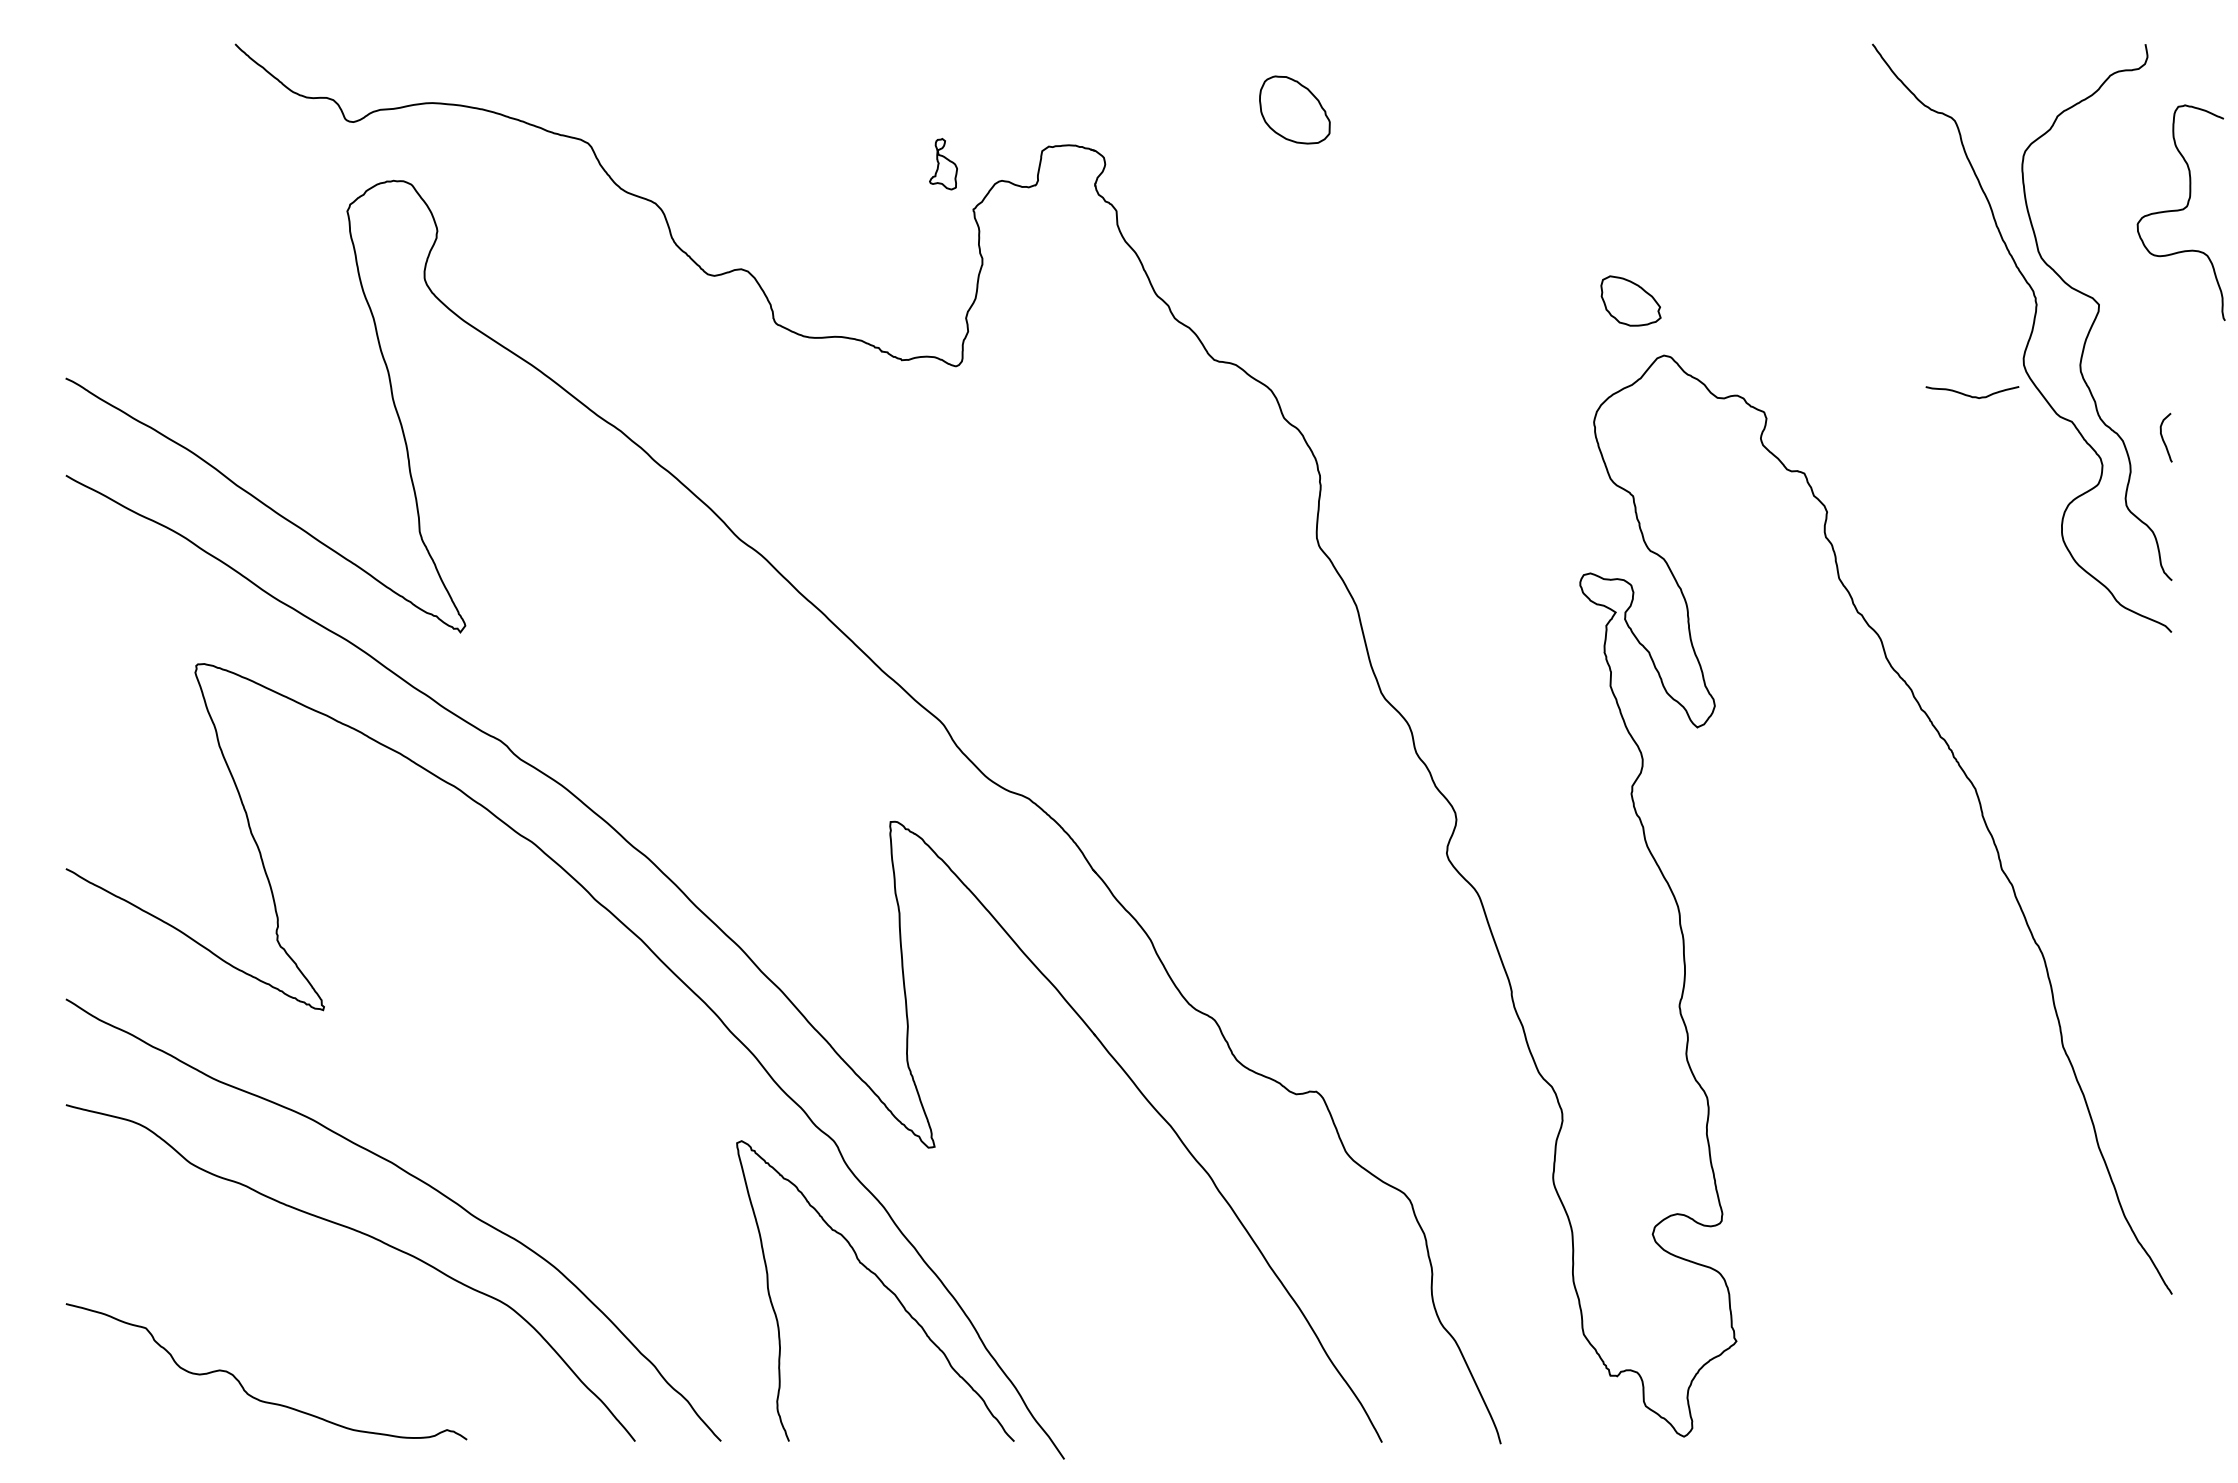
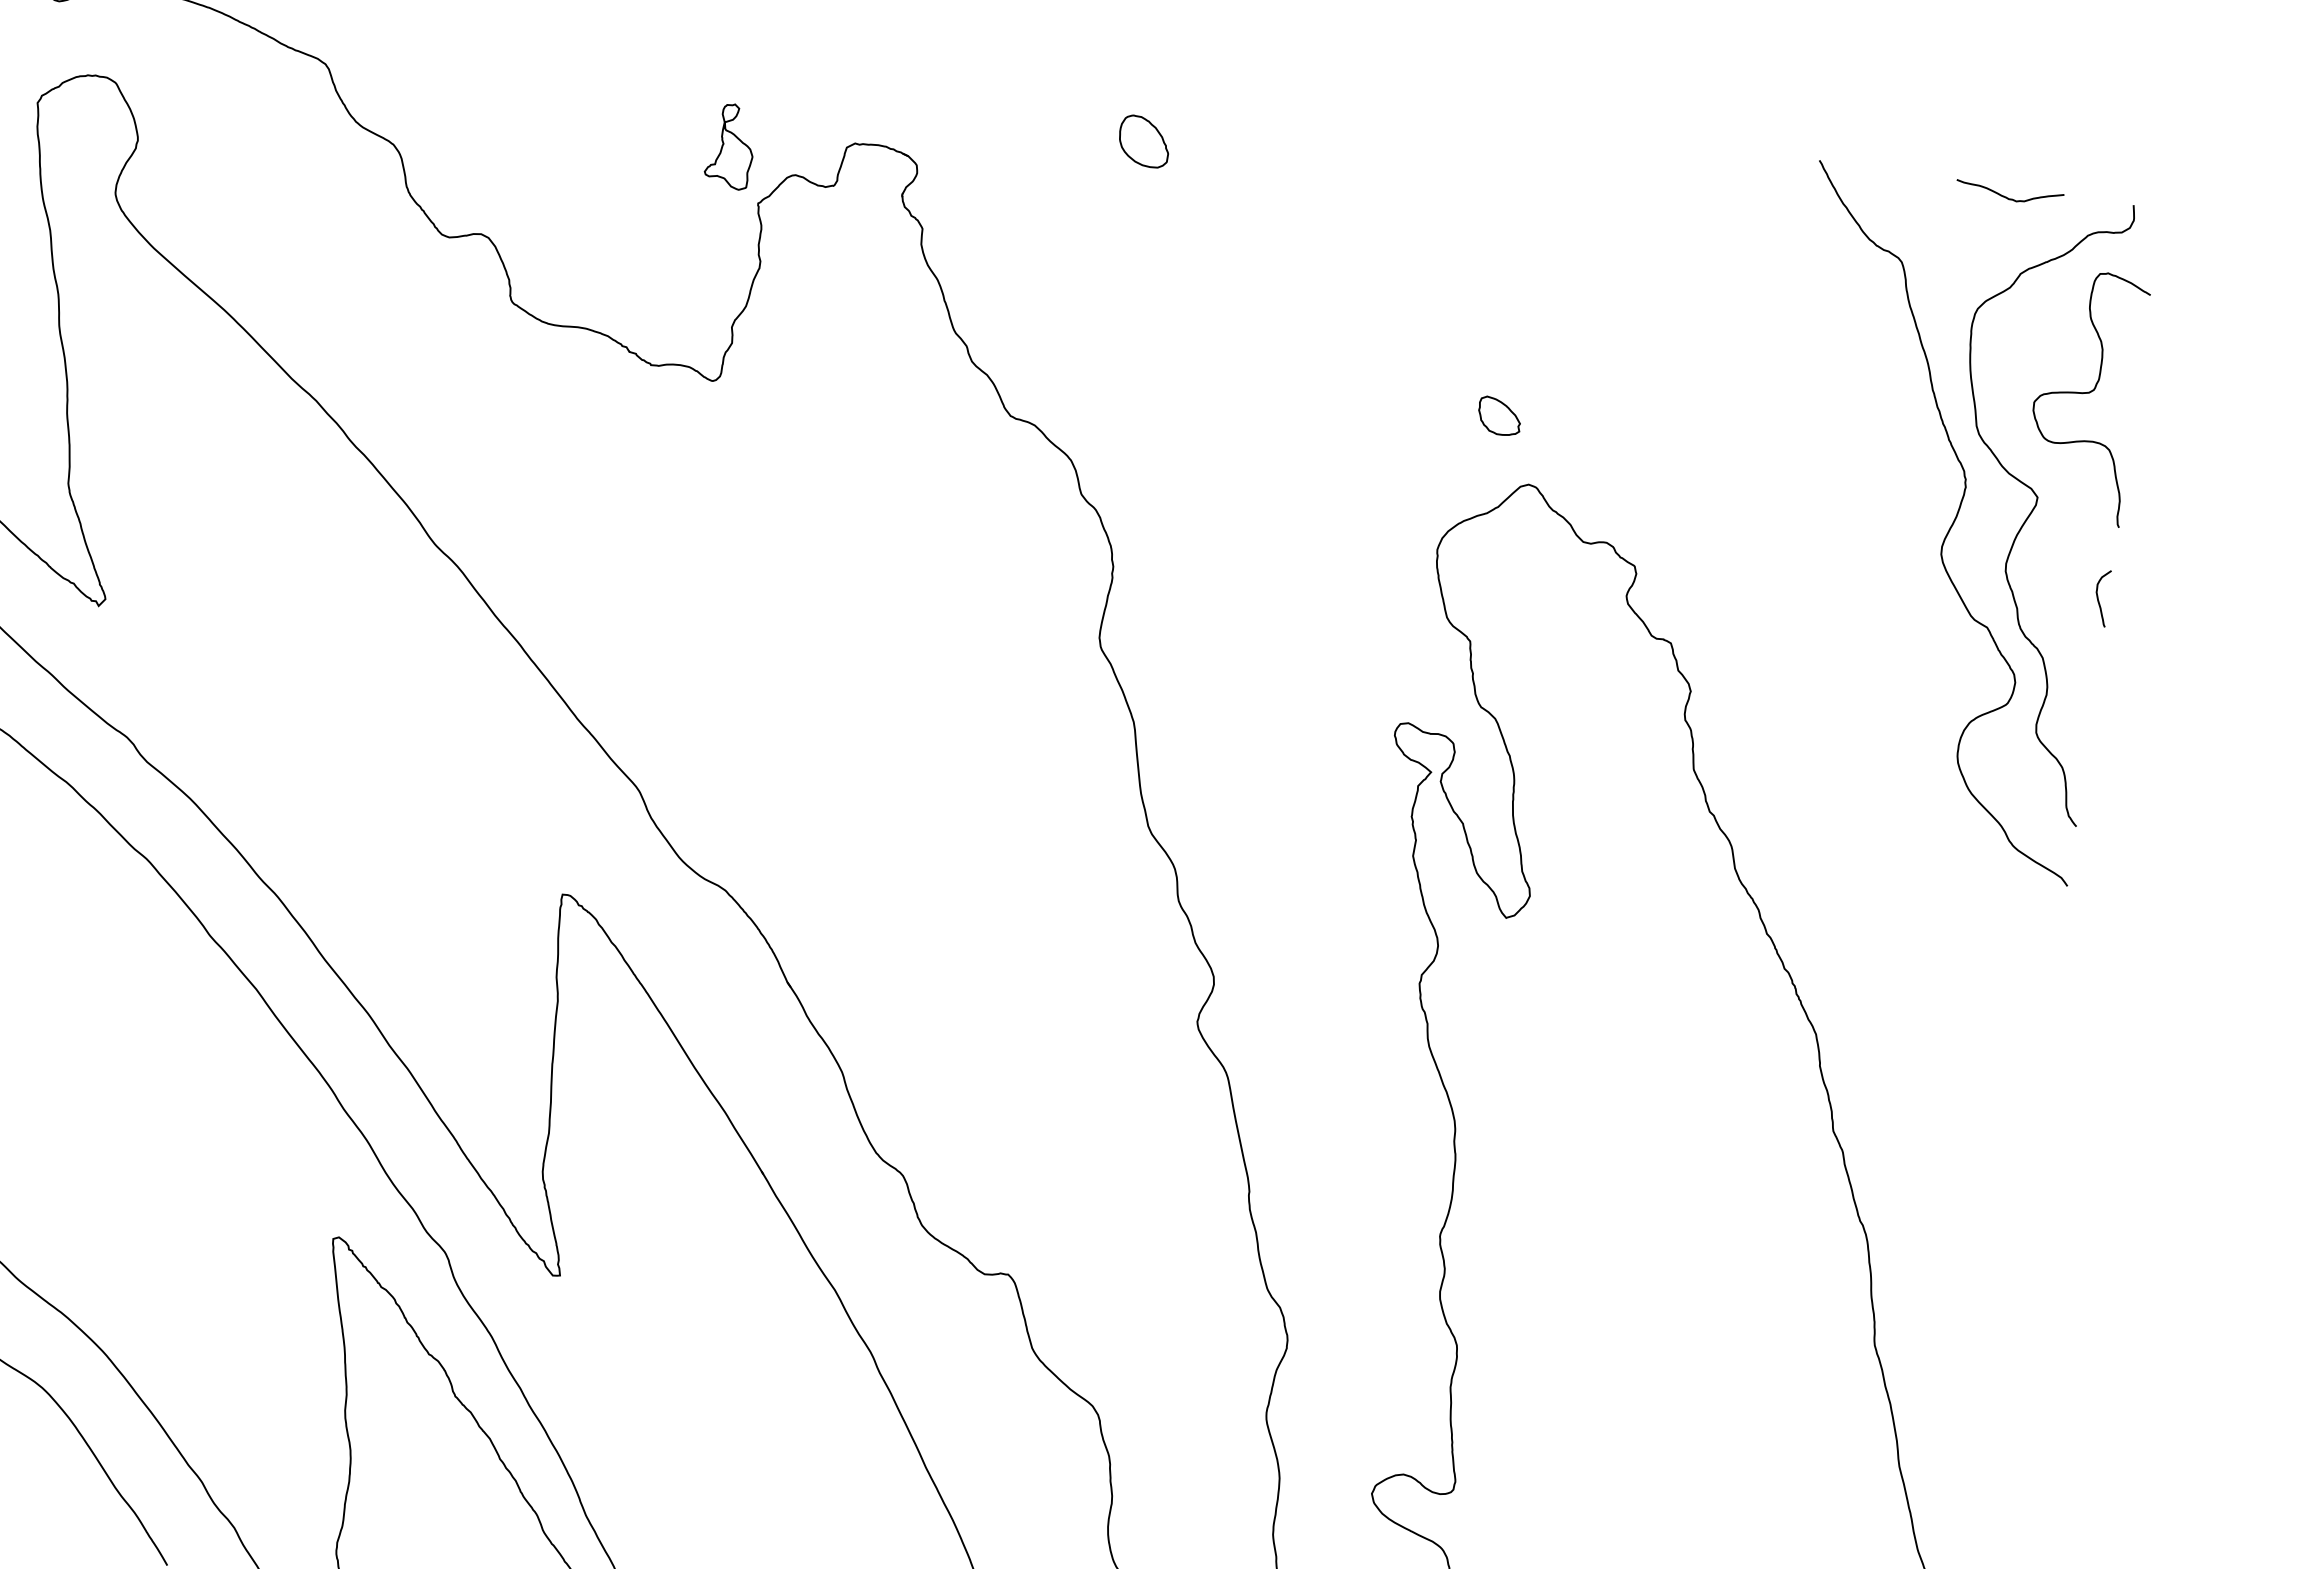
part: (1294, 109) -> (1143, 140), size x0.62
part: (943, 164) -> (731, 146), size x1.43
curve: (2179, 211) -> (2084, 394), moved
part: (1630, 300) -> (1499, 415), size x0.62
curve: (1971, 395) -> (2008, 197), moved
curve: (2163, 437) -> (2099, 597), moved

